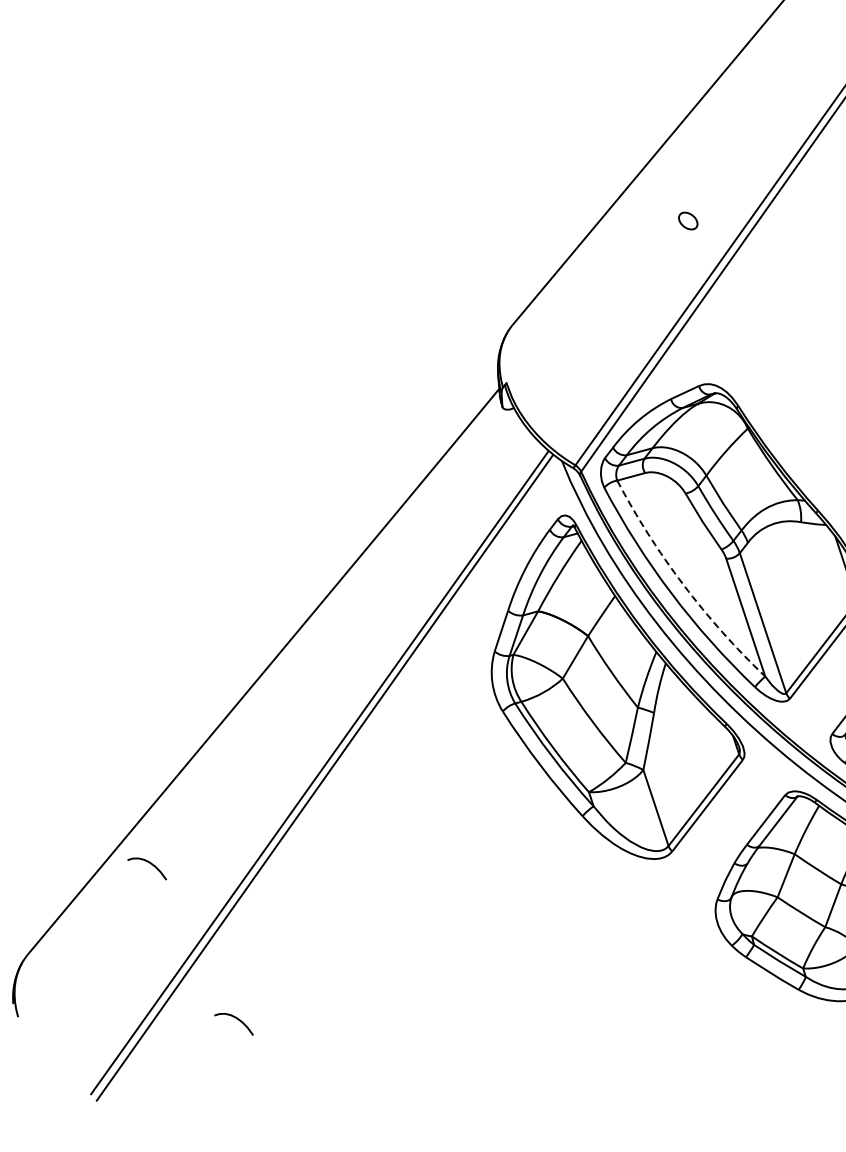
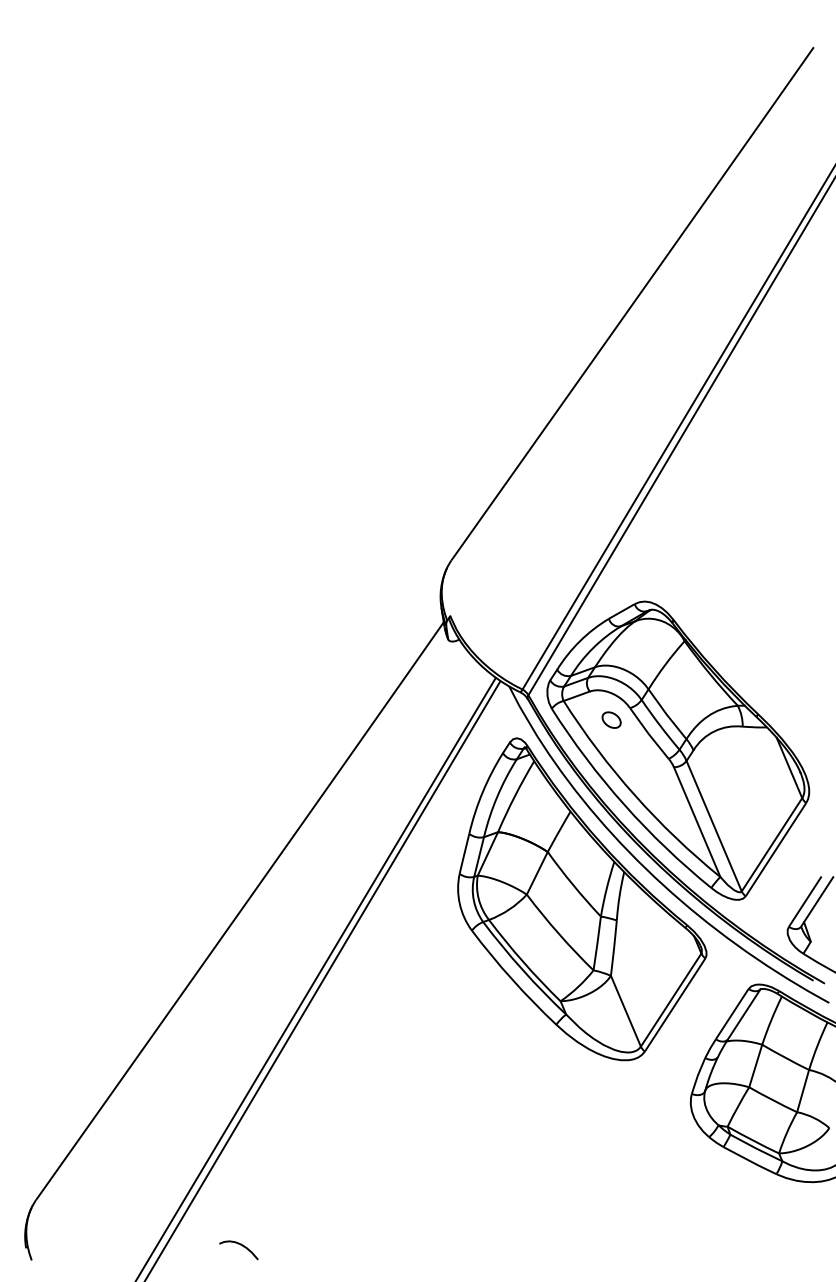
part: (688, 220) -> (611, 719), moved
arc: (682, 584) -> (634, 795), dashed -> solid
curve: (149, 863) -> (145, 1103), removed

